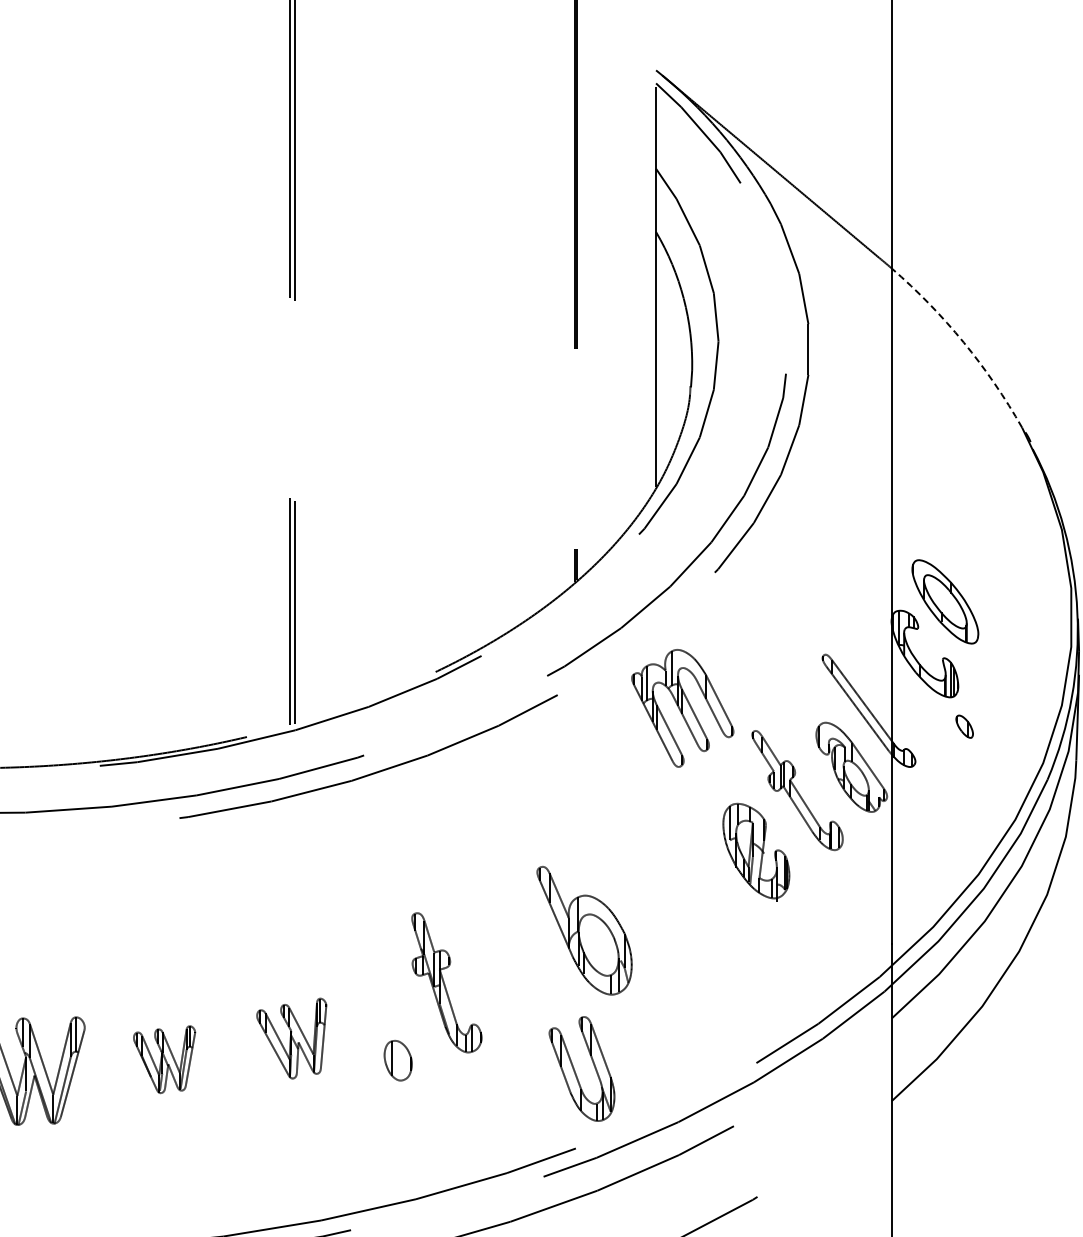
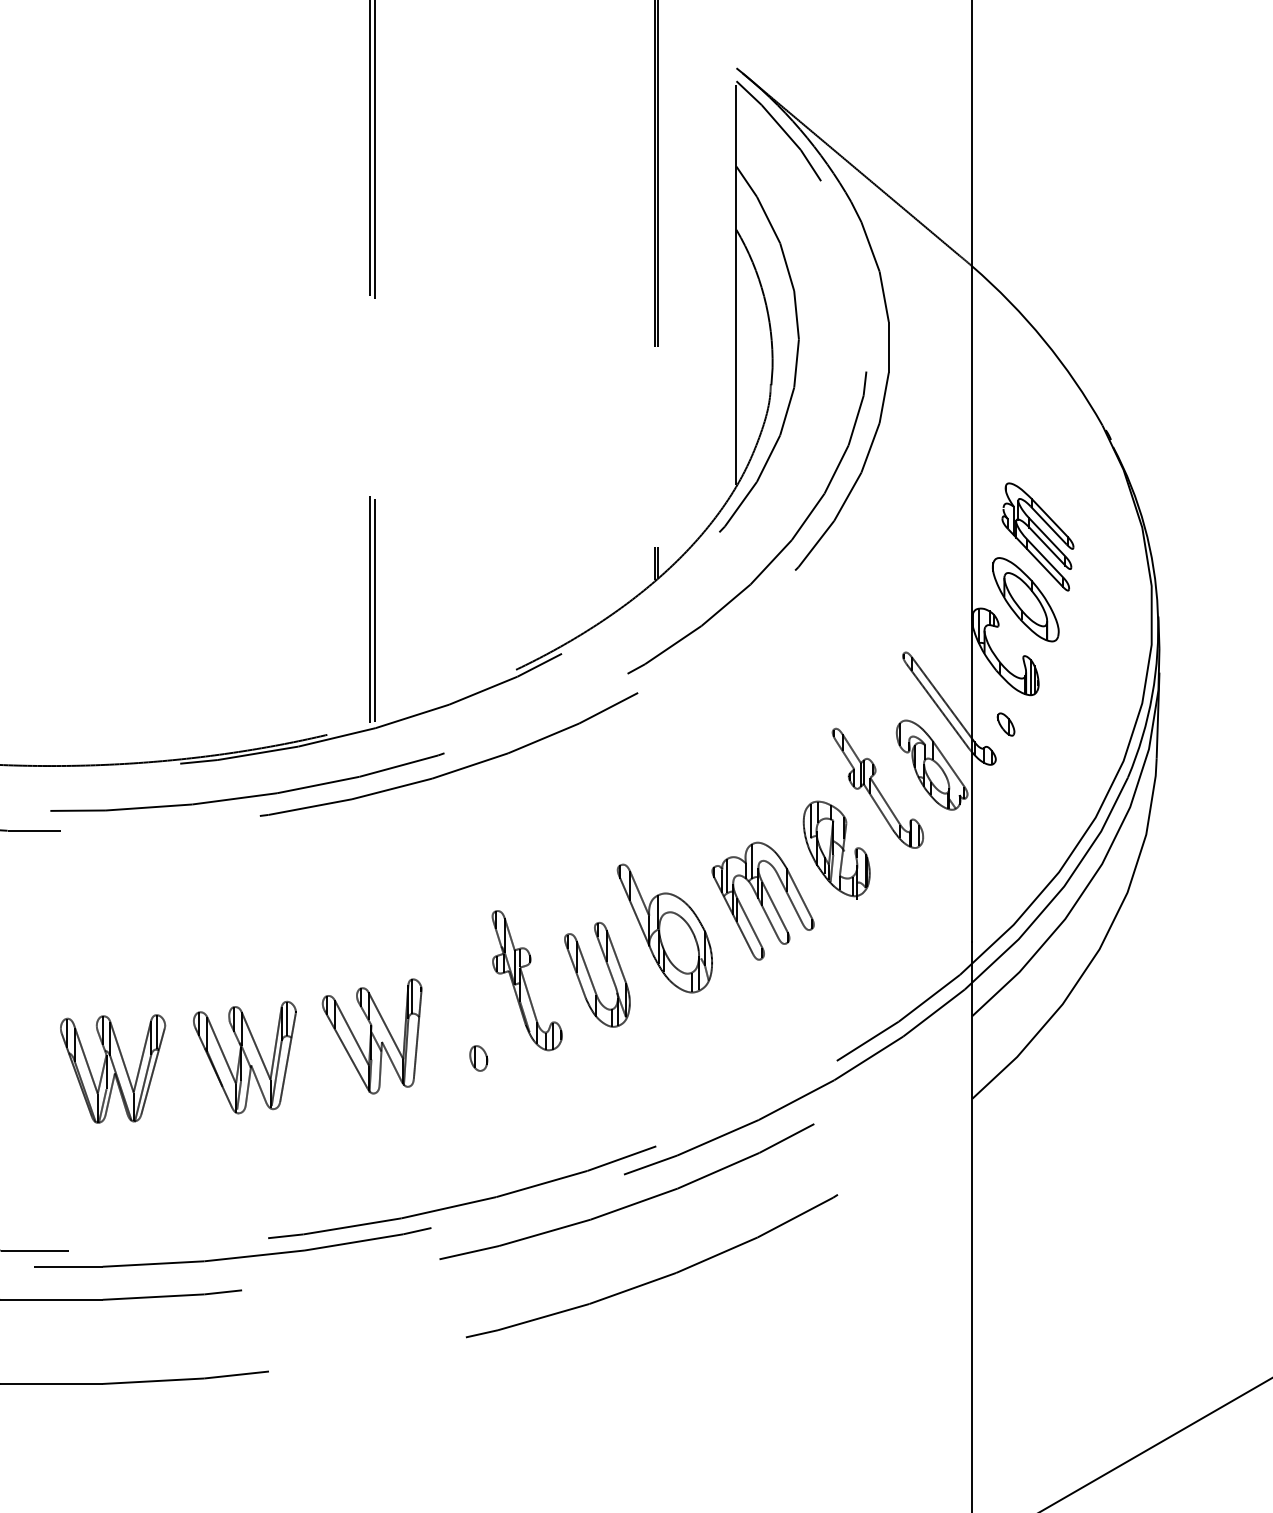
arc: (964, 342) -> (1044, 340), dashed -> solid
part: (957, 538) -> (1037, 536), added
part: (682, 707) -> (762, 900), moved
part: (964, 726) -> (1005, 724), moved
part: (291, 1038) -> (371, 1036), size x1.43
part: (164, 1059) -> (244, 1057), size x1.67
part: (398, 1060) -> (478, 1058), size x0.62
part: (575, 1069) -> (590, 975), moved

